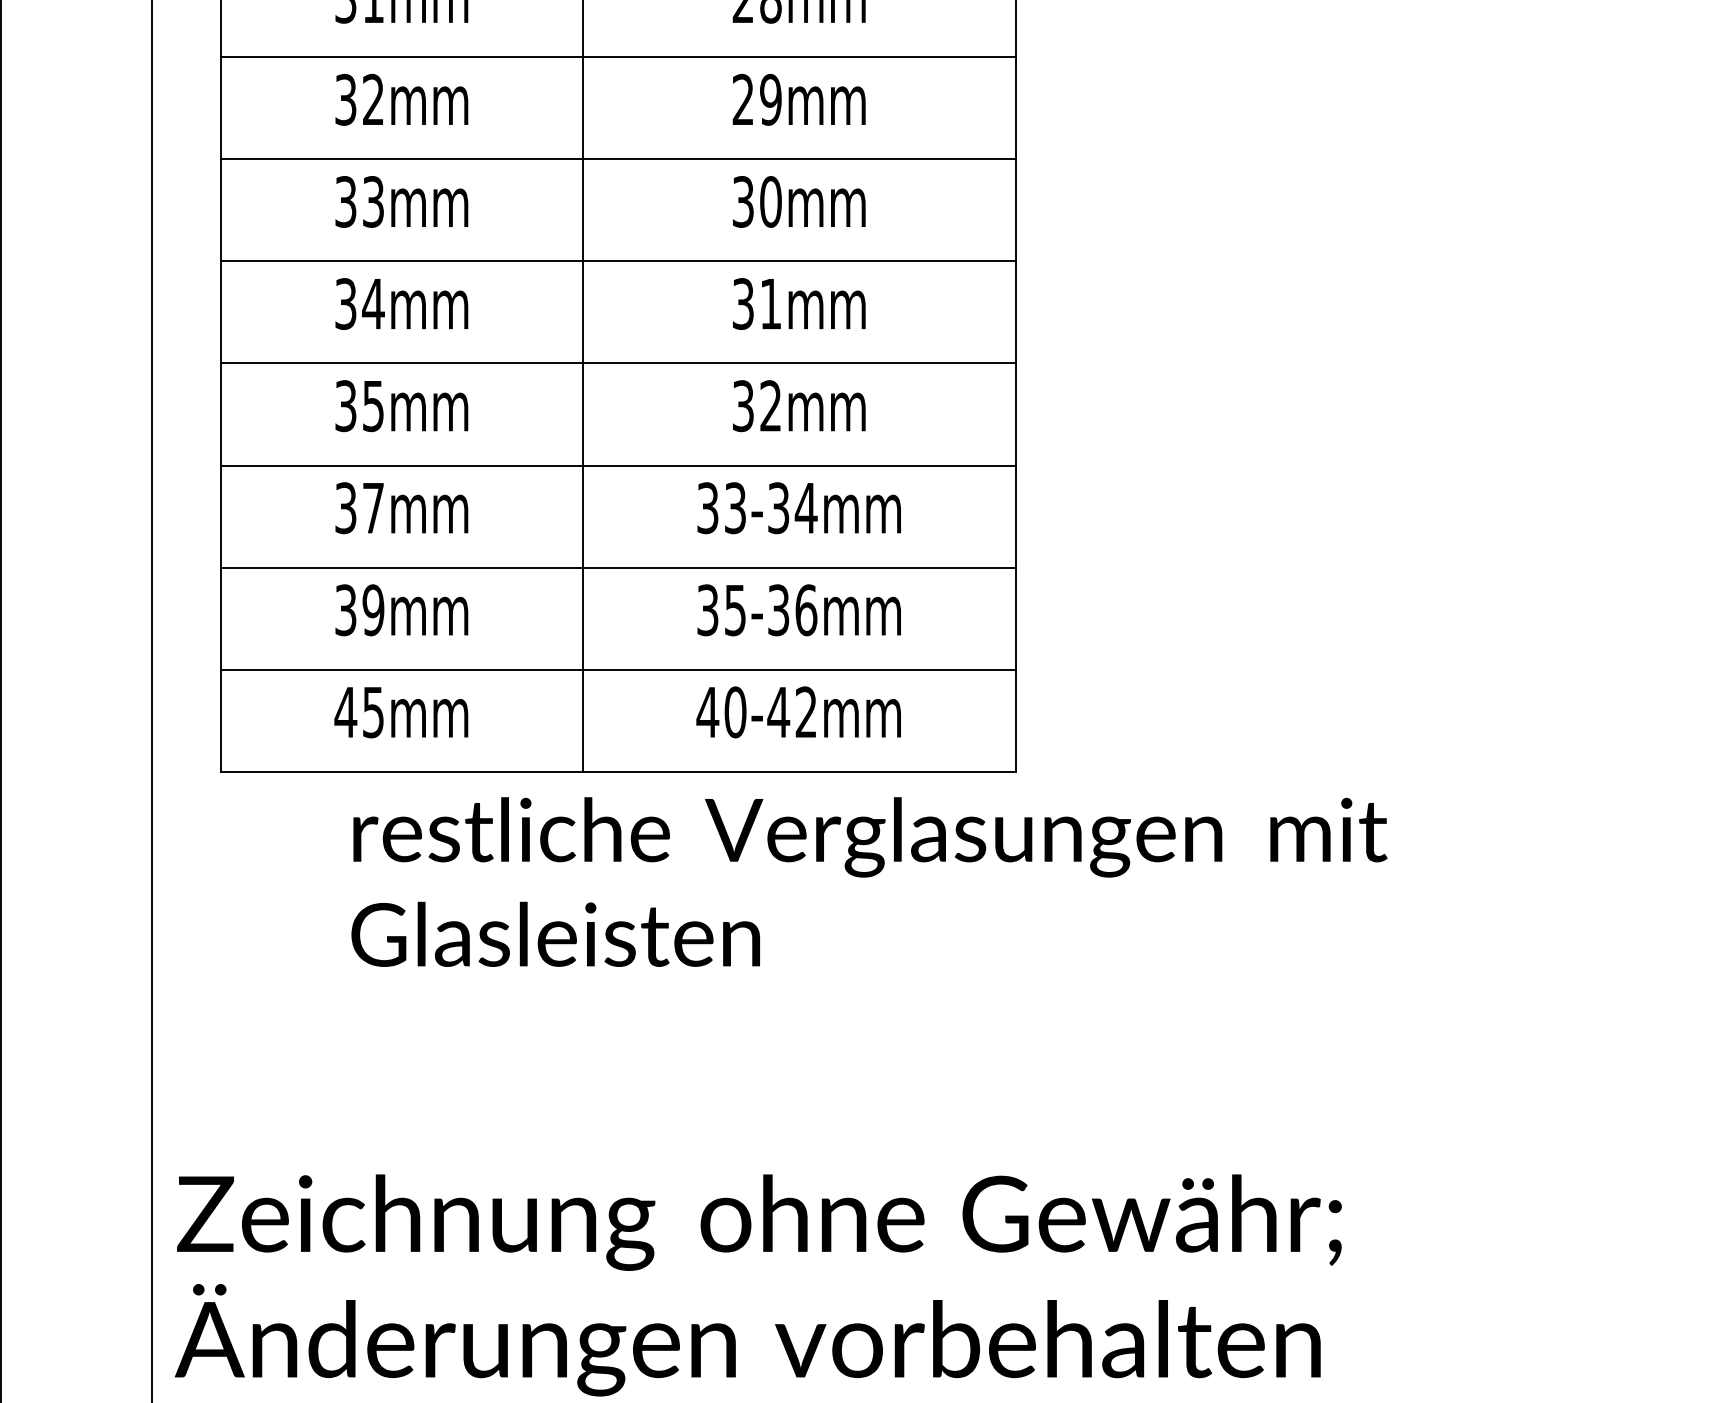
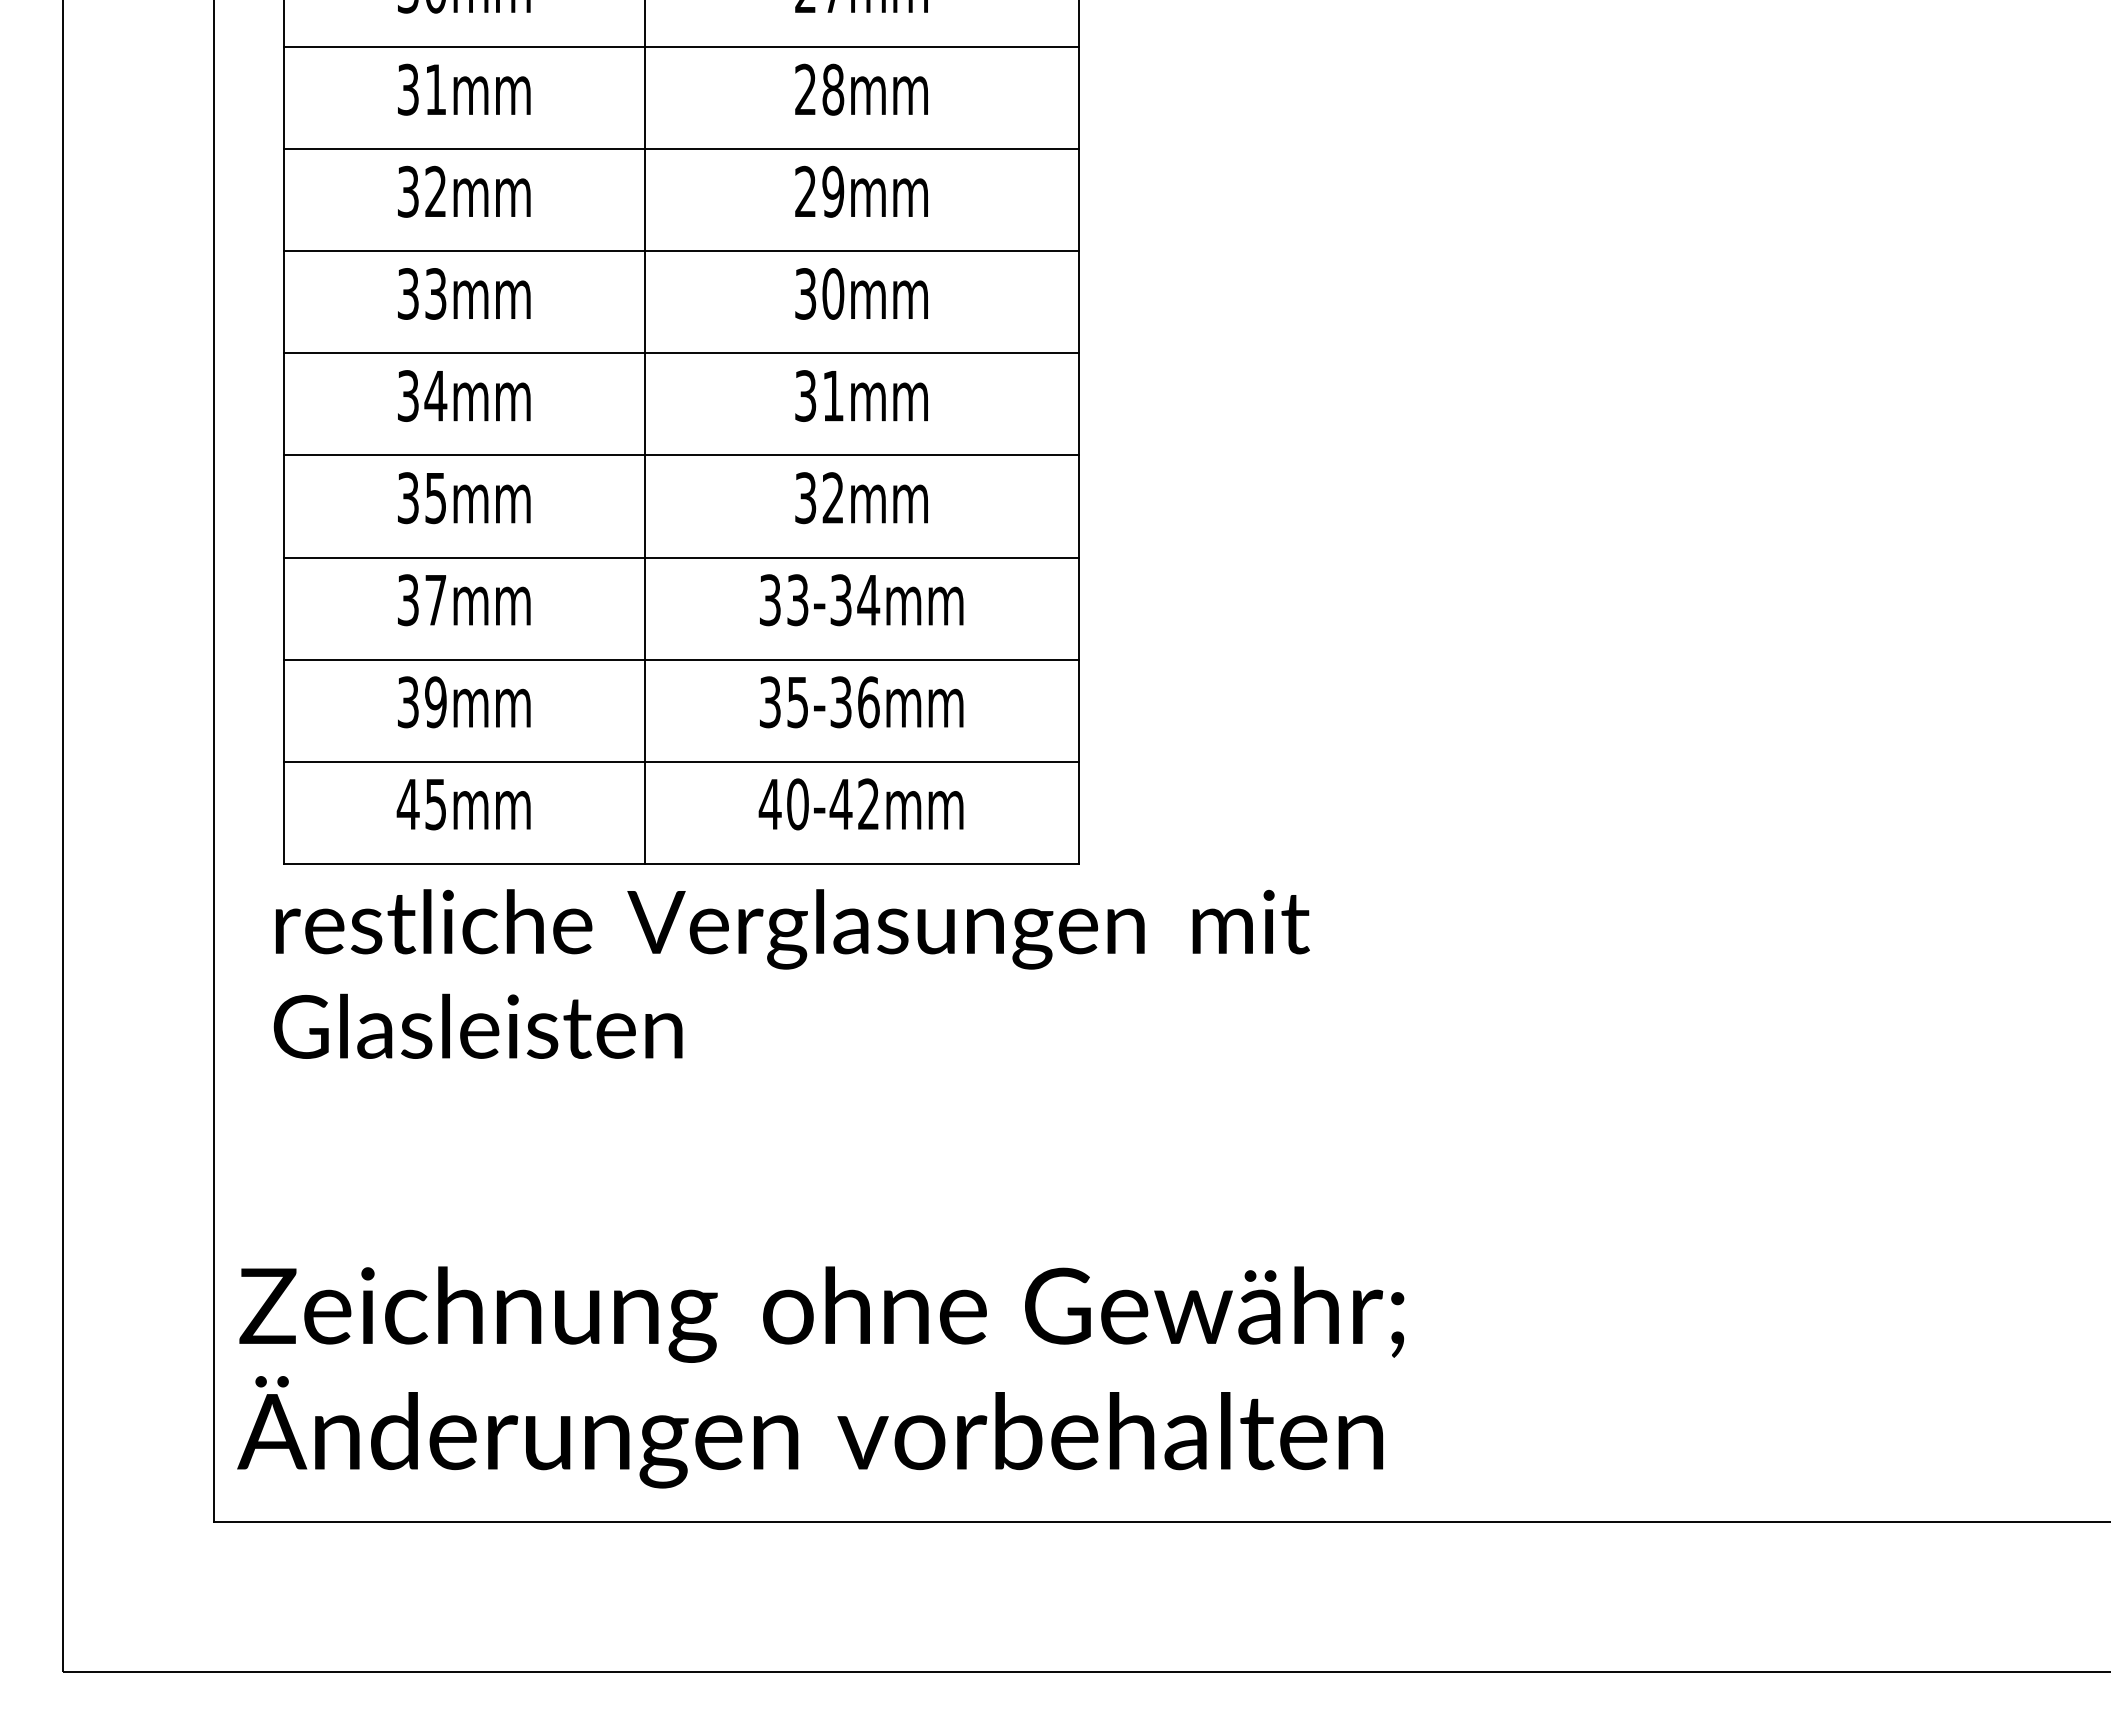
text: (869, 881) -> (791, 973), moved

